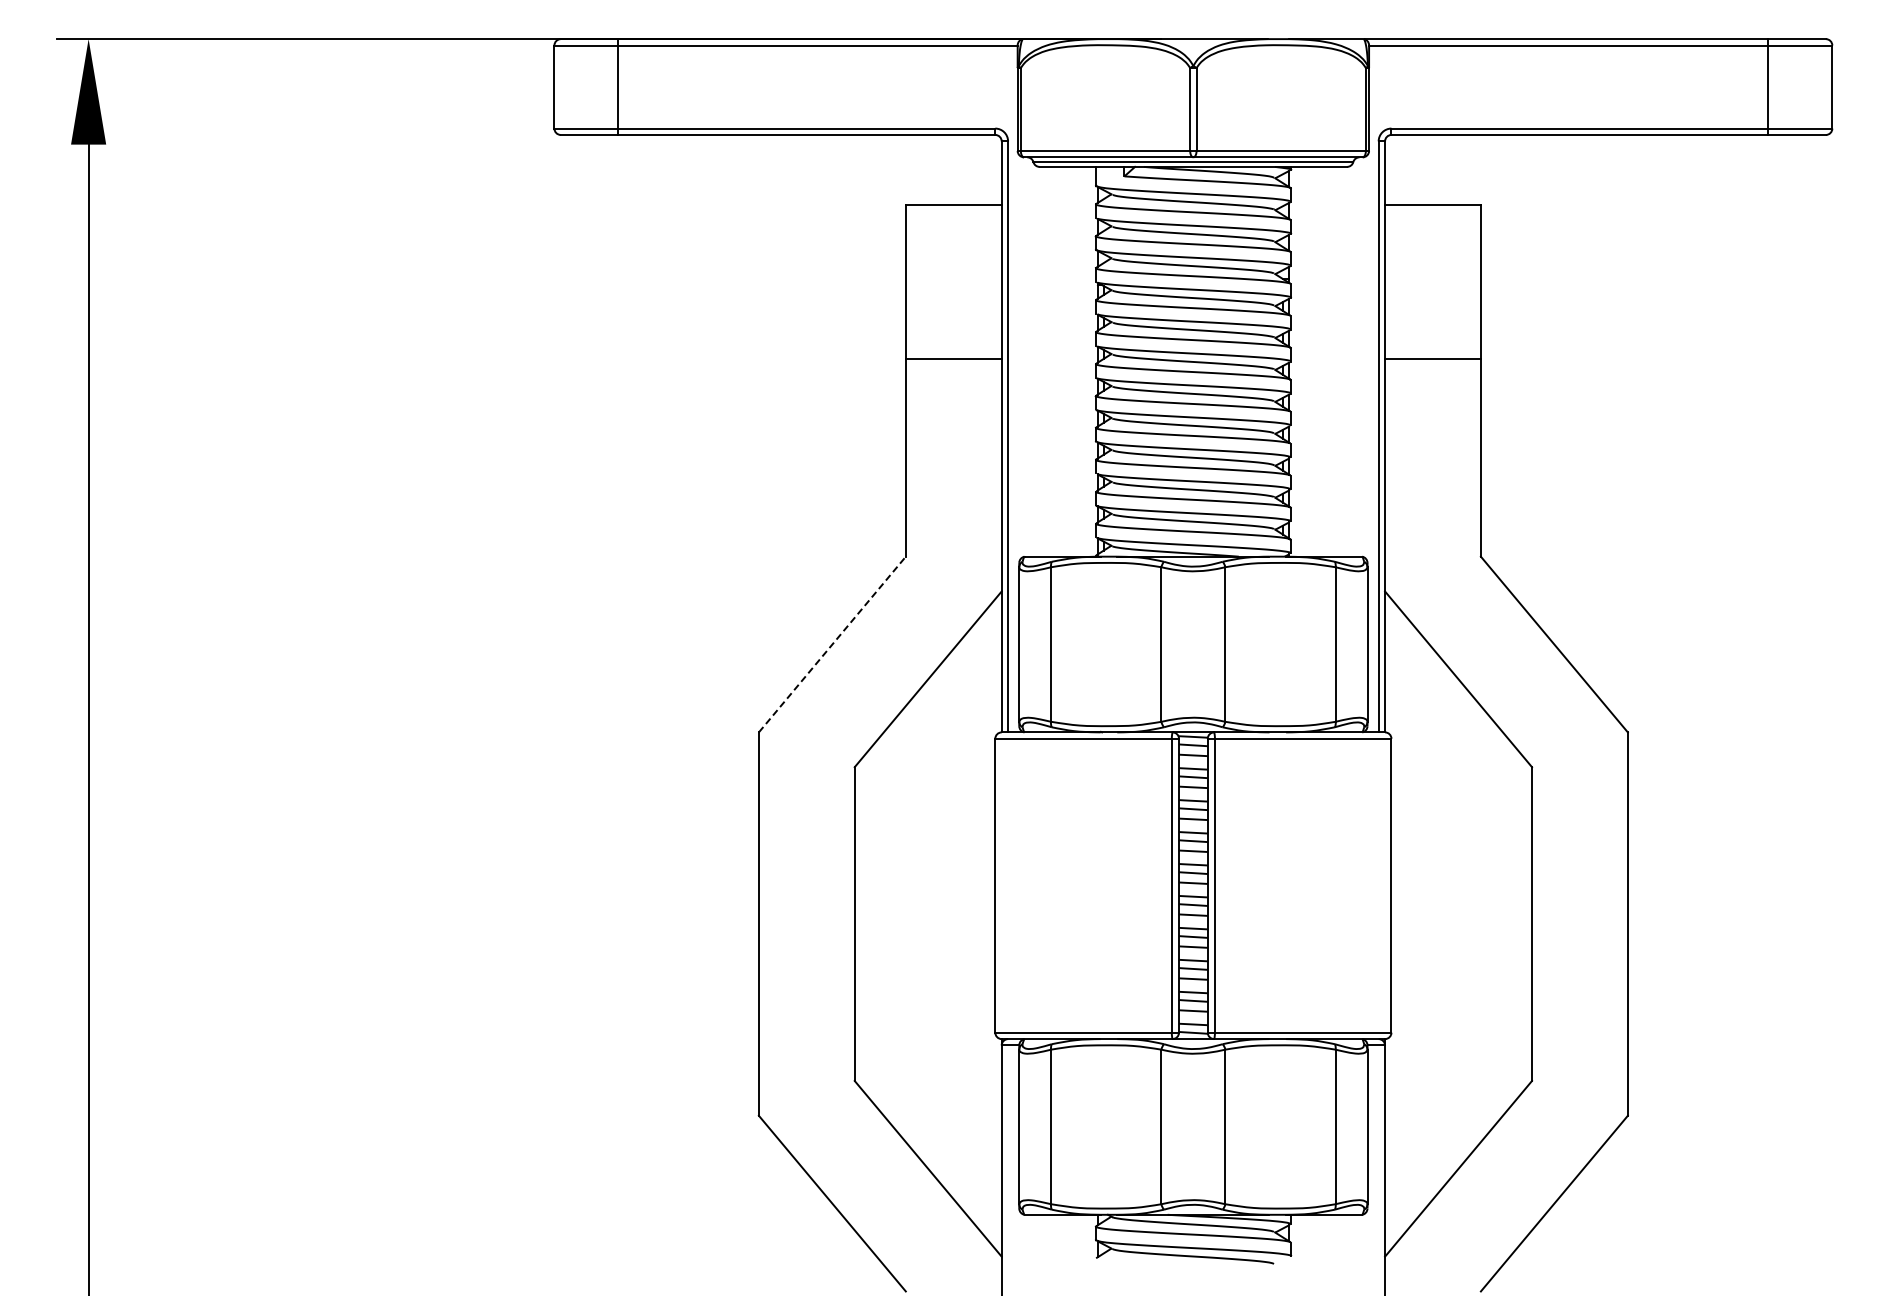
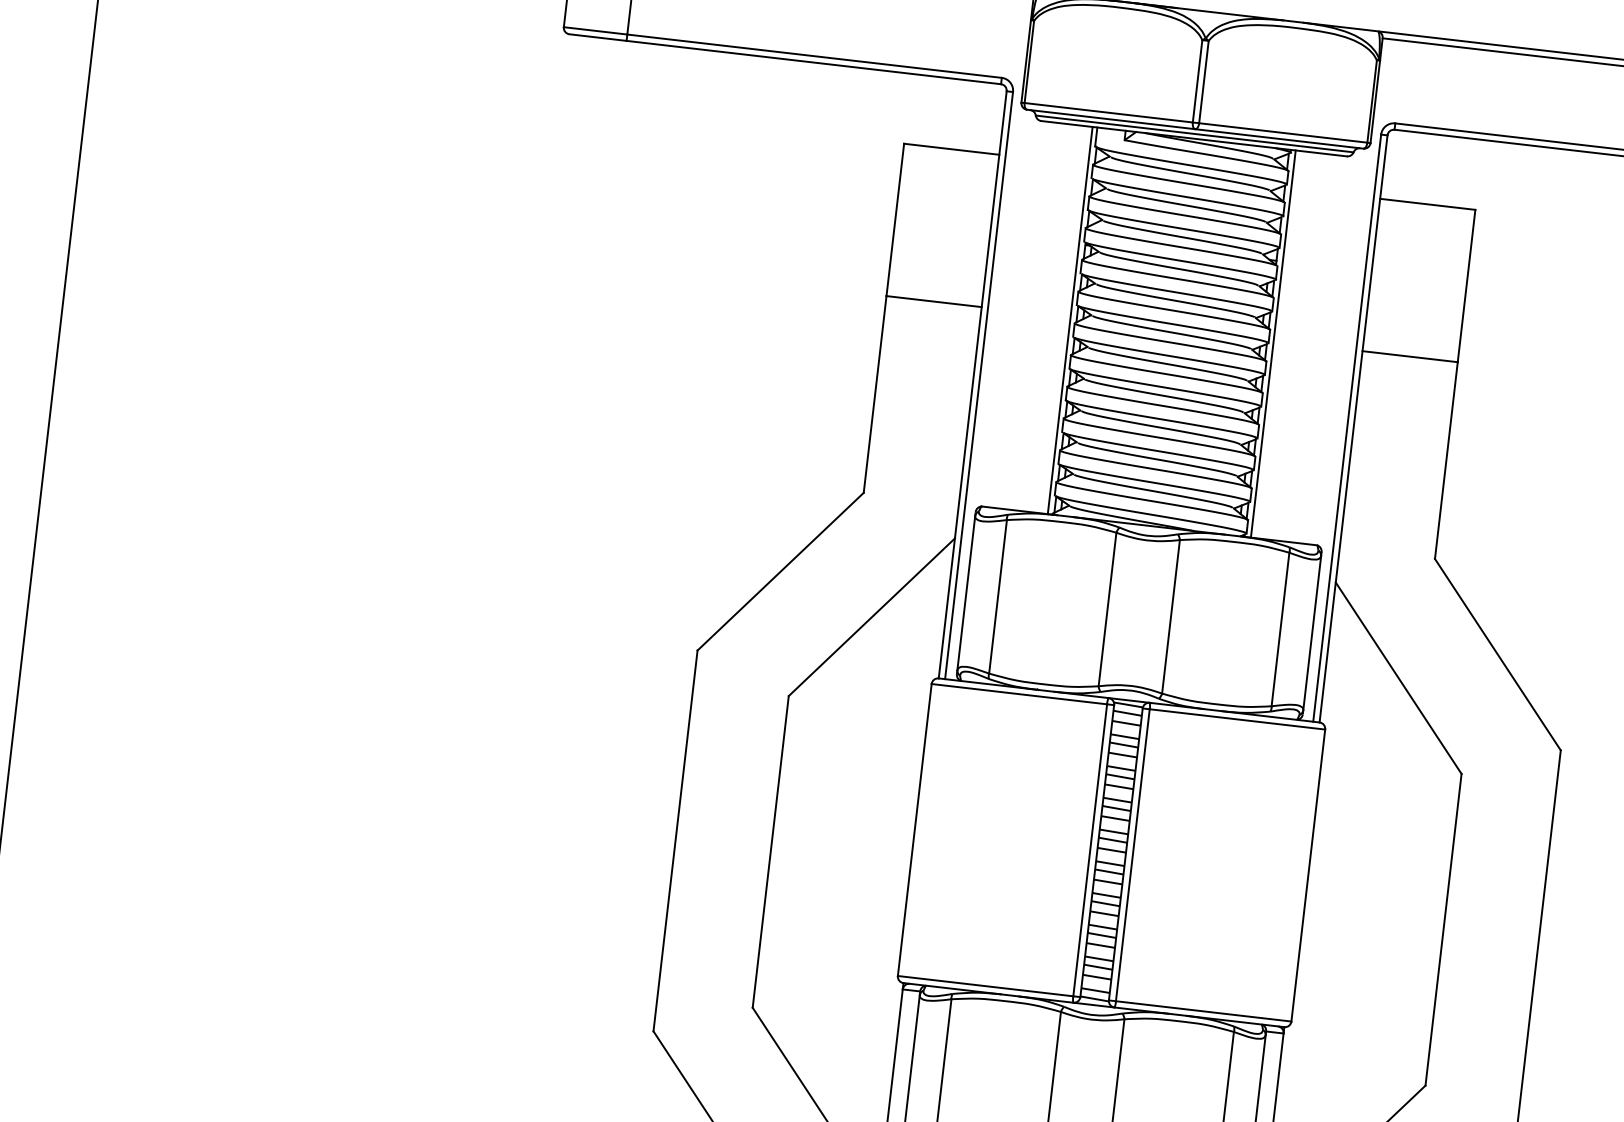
line: (1091, 361) -> (1070, 320), added
line: (1295, 361) -> (1273, 343), added
line: (832, 644) -> (780, 571), dashed -> solid

